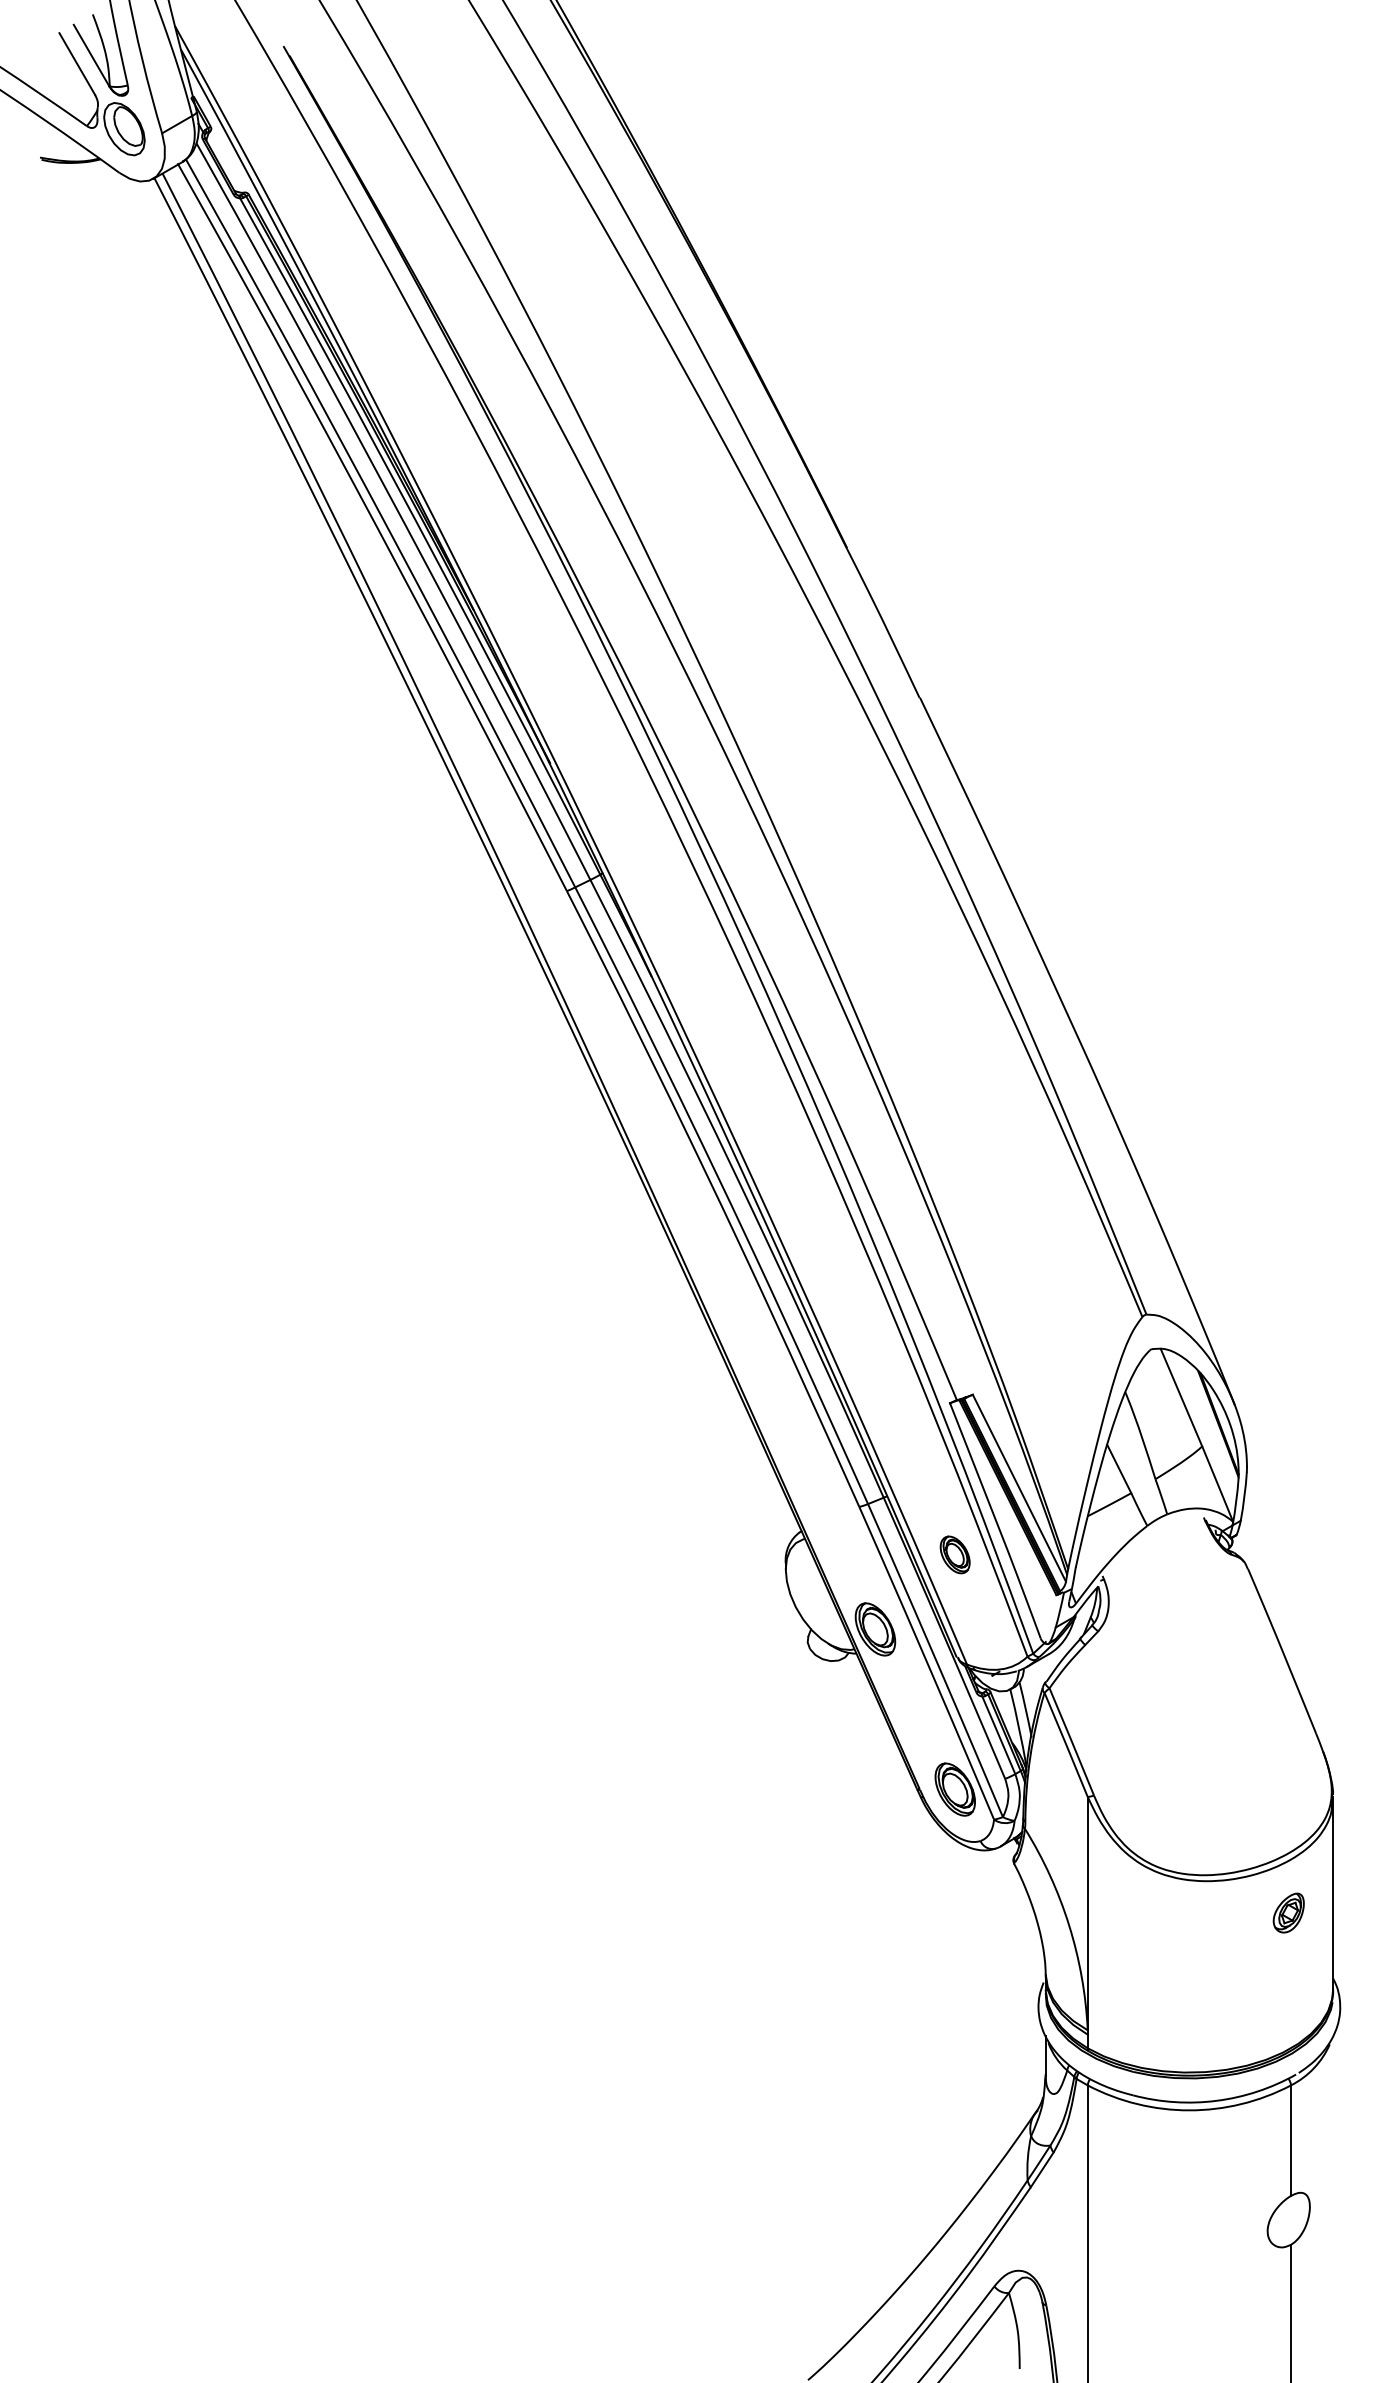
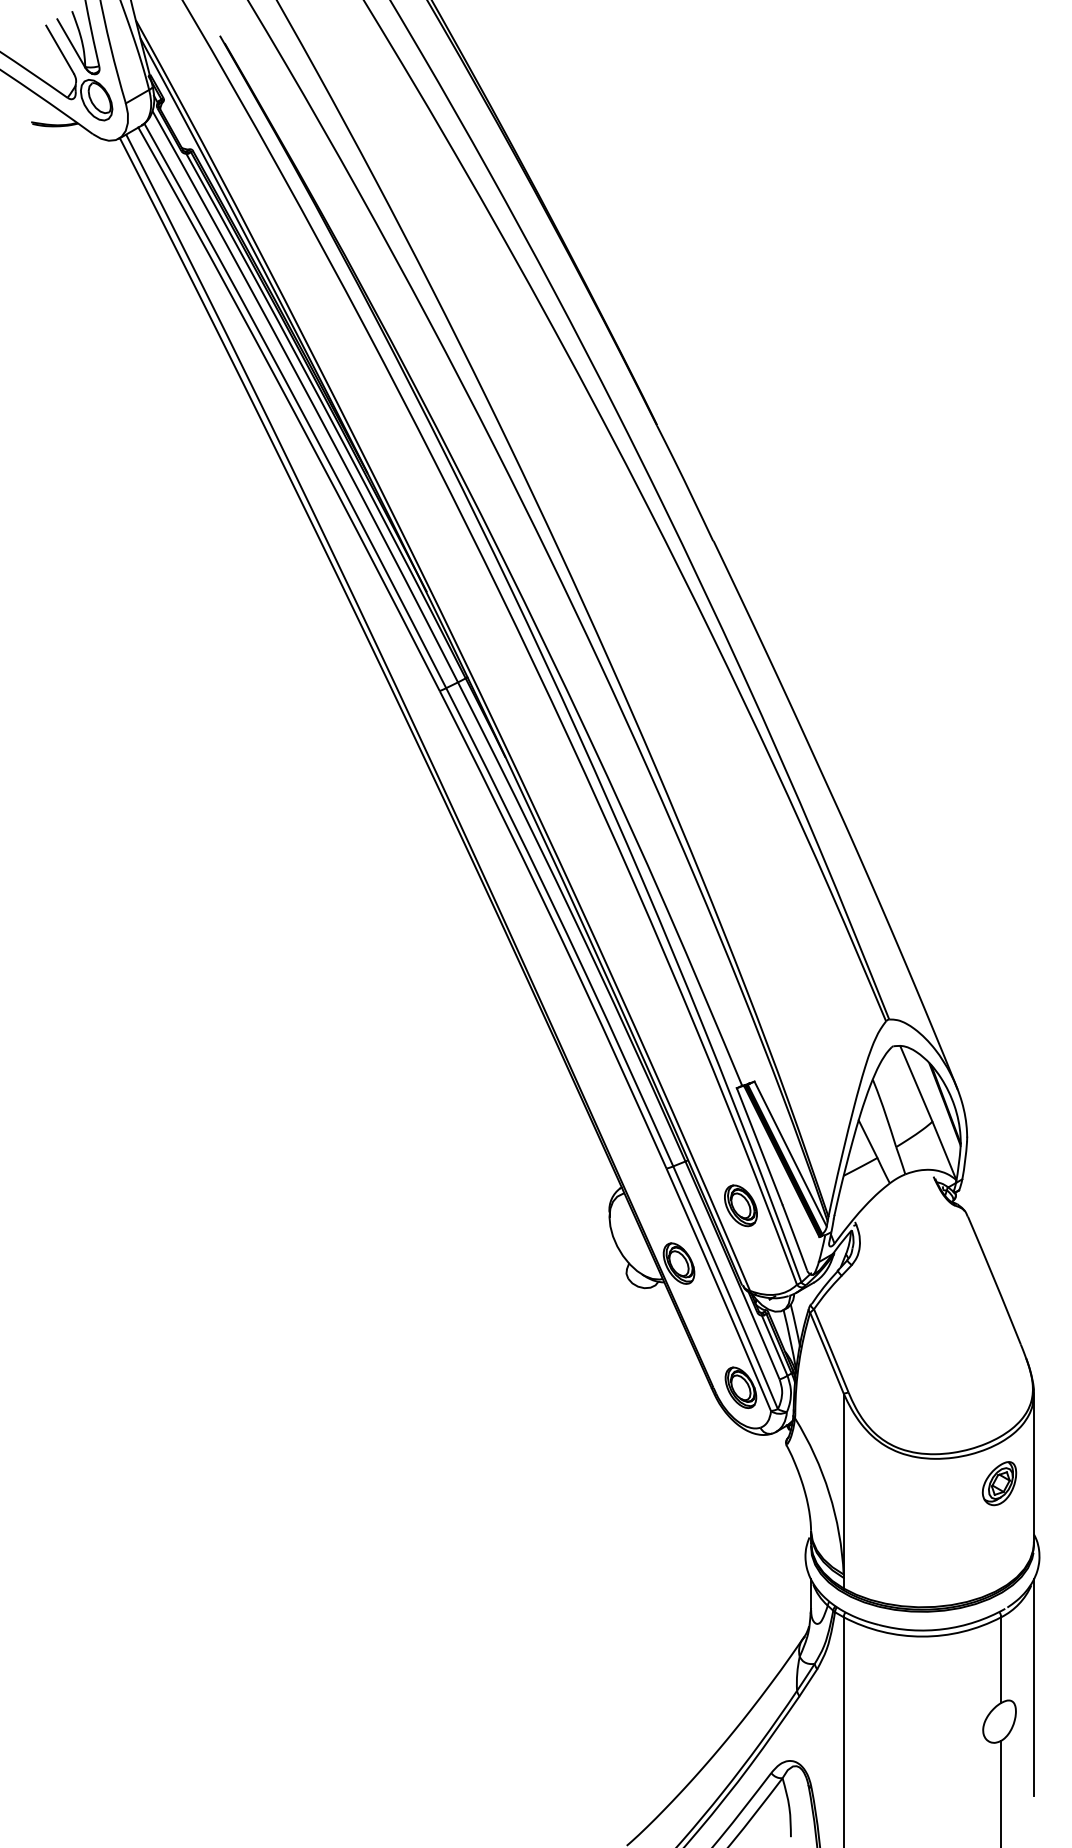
part: (954, 1554) -> (740, 1205), size x1.43
part: (1288, 1912) -> (999, 1483), size x1.43
line: (1333, 2175) -> (1034, 1687), added

